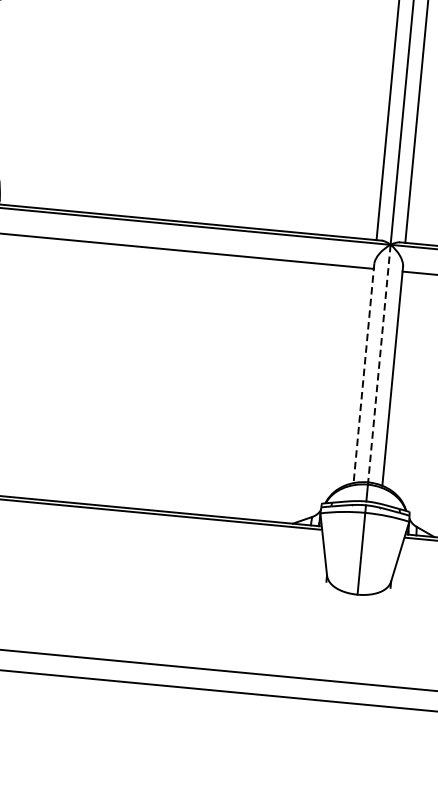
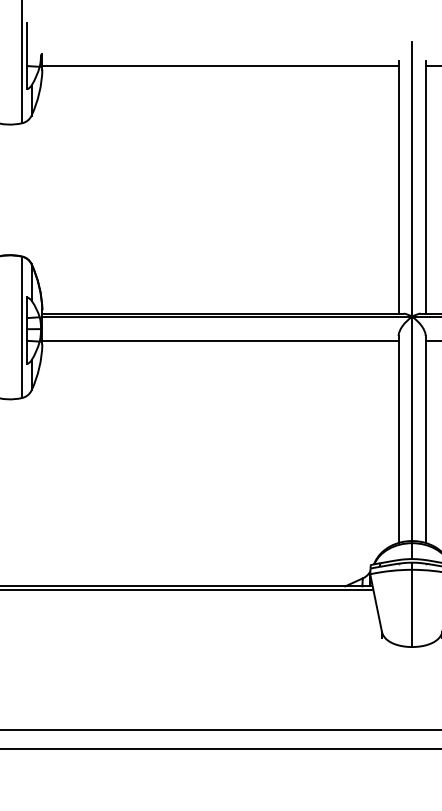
line: (379, 364) -> (412, 429), dashed -> solid
line: (363, 373) -> (398, 439), dashed -> solid

